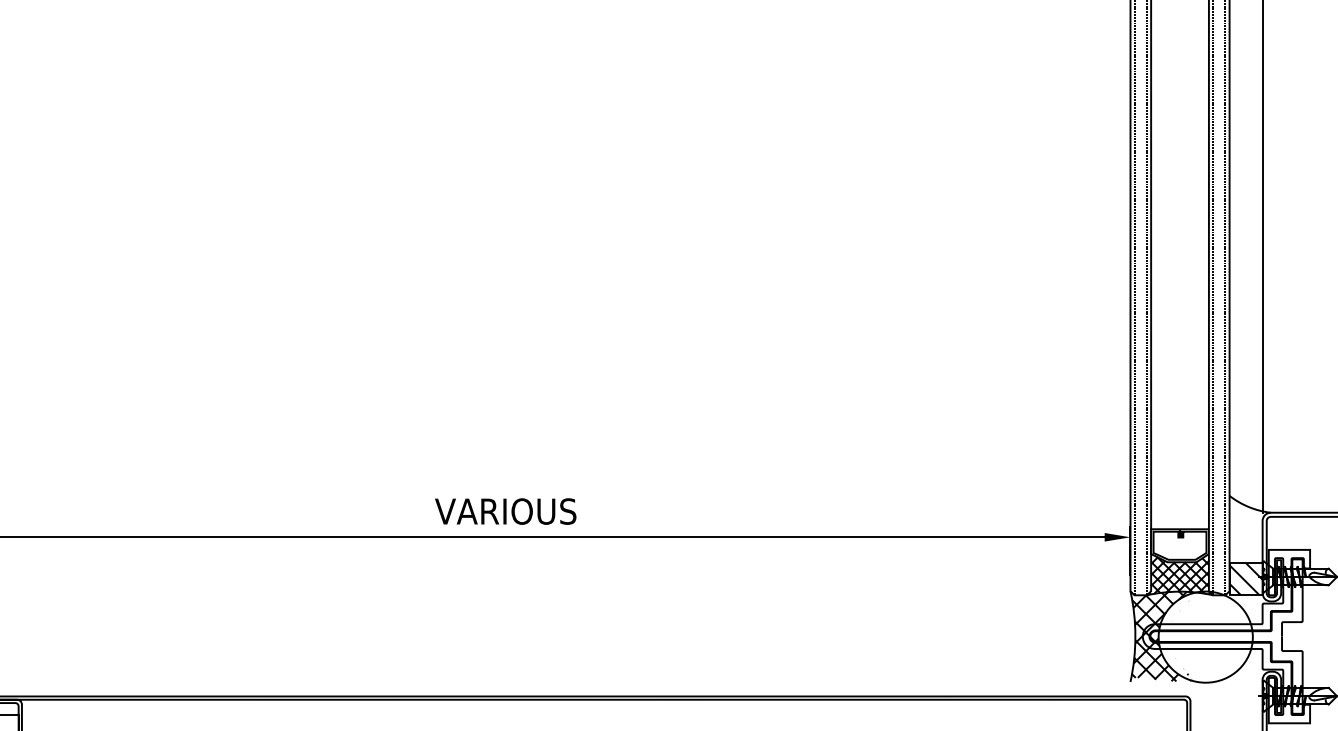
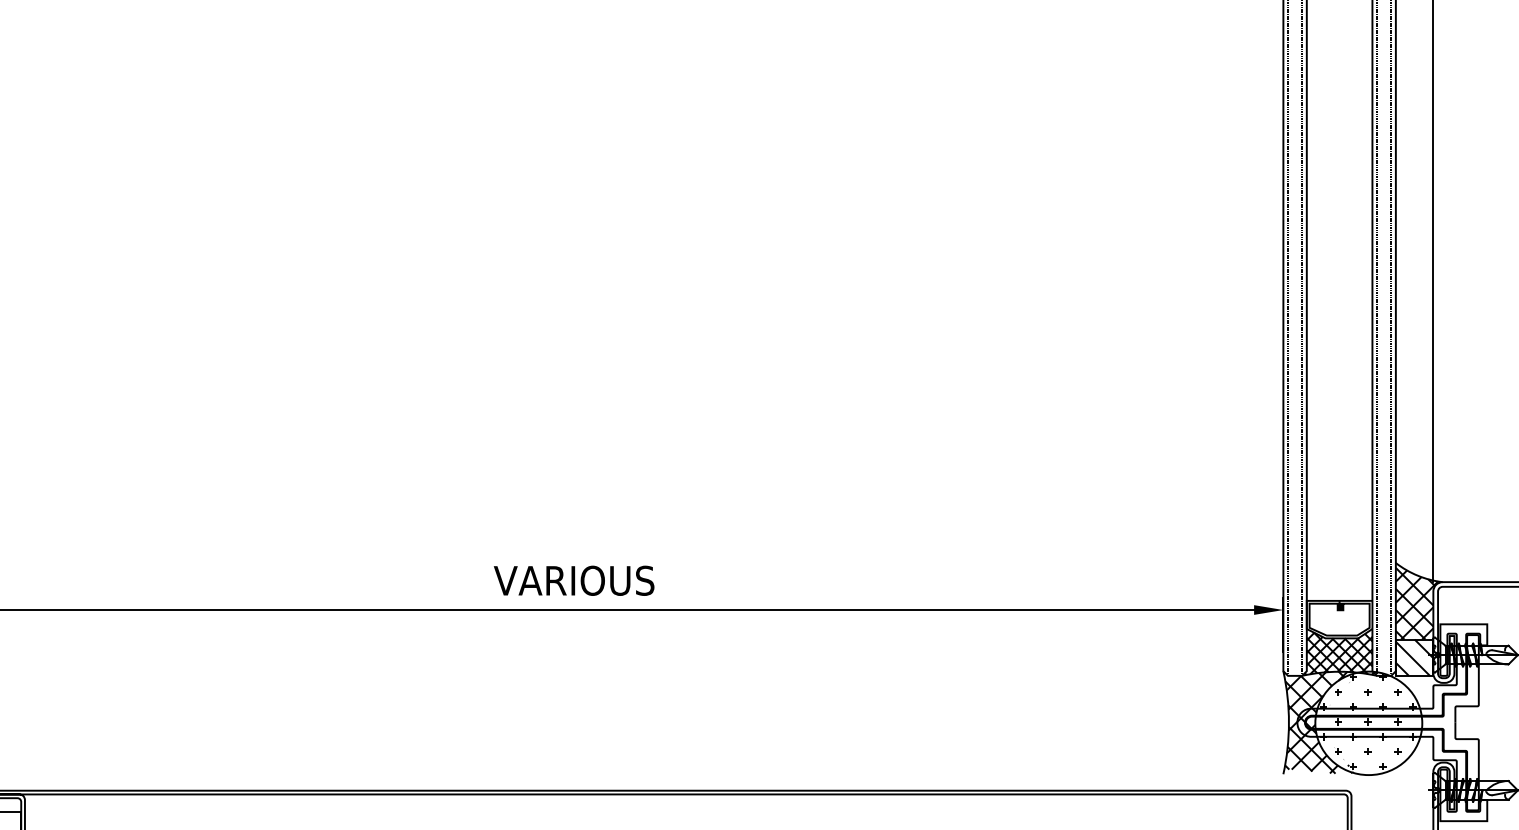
hatch: (1247, 531) -> (1416, 603), added
hatch: (1204, 635) -> (1367, 721), added

